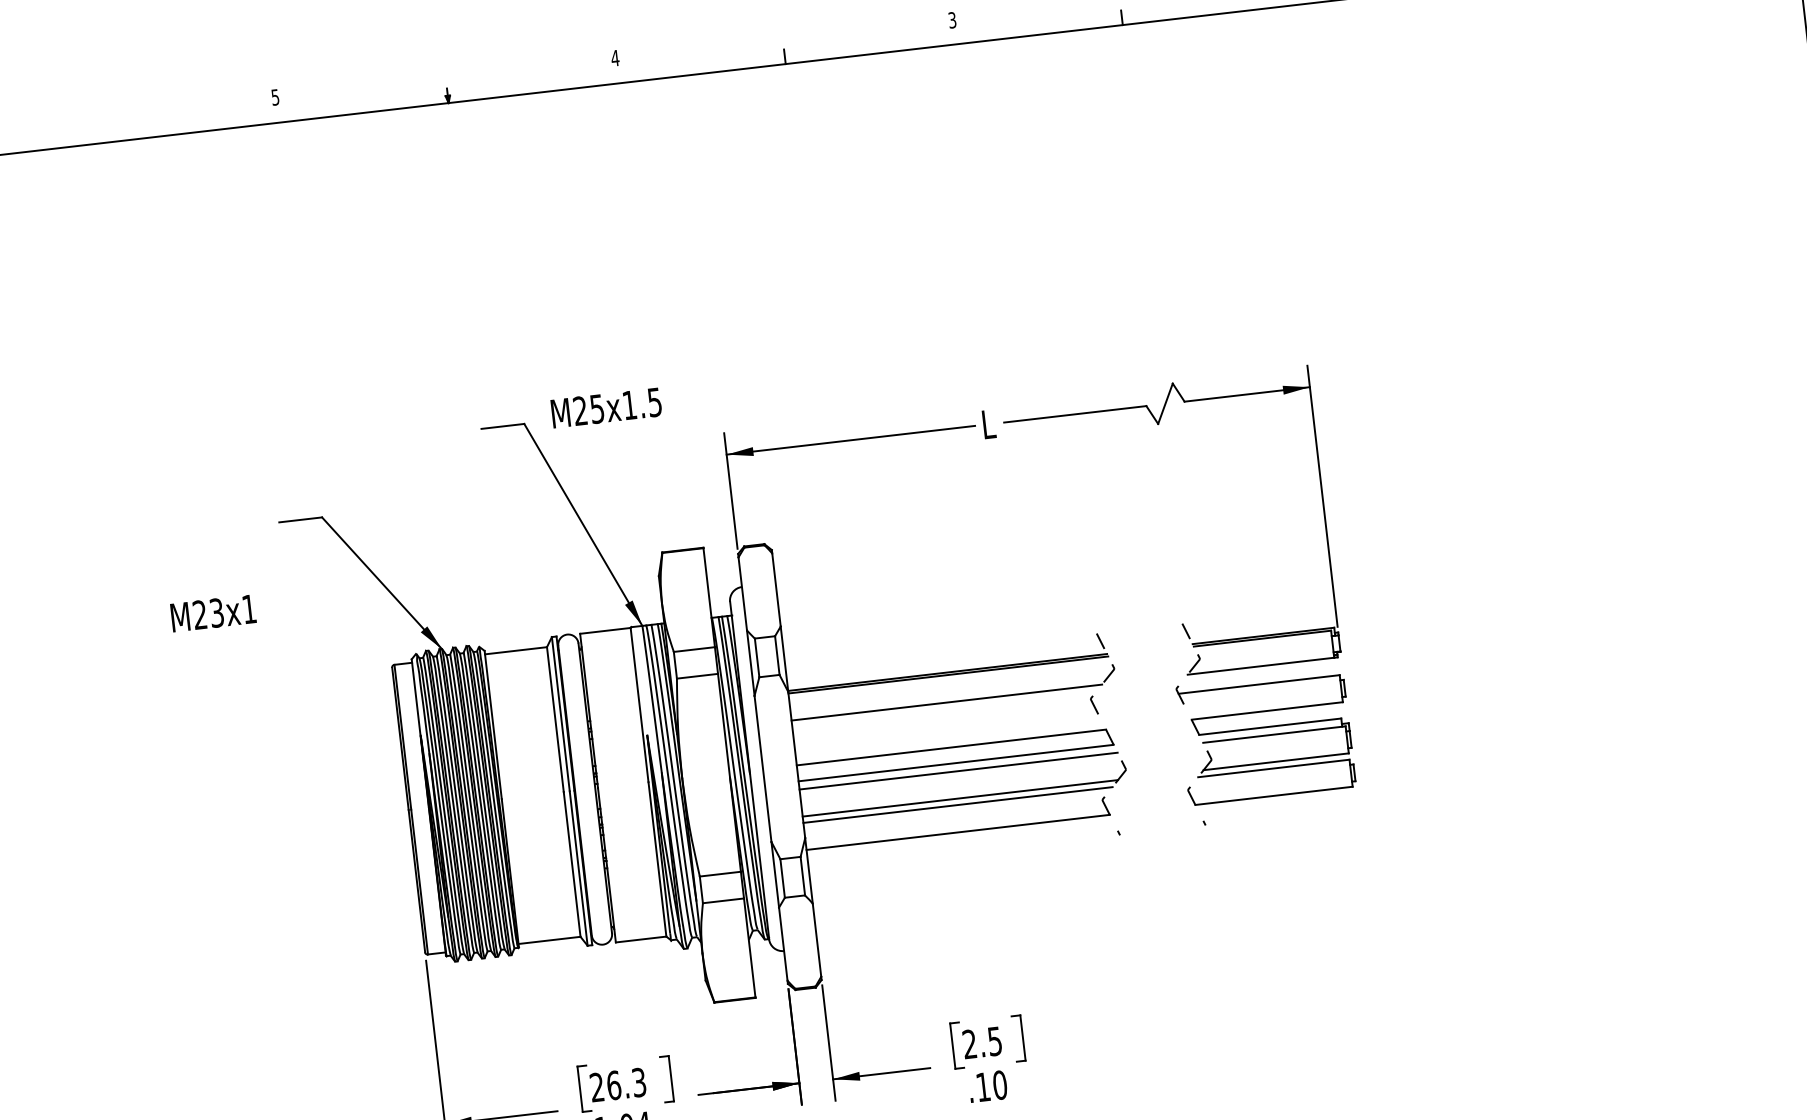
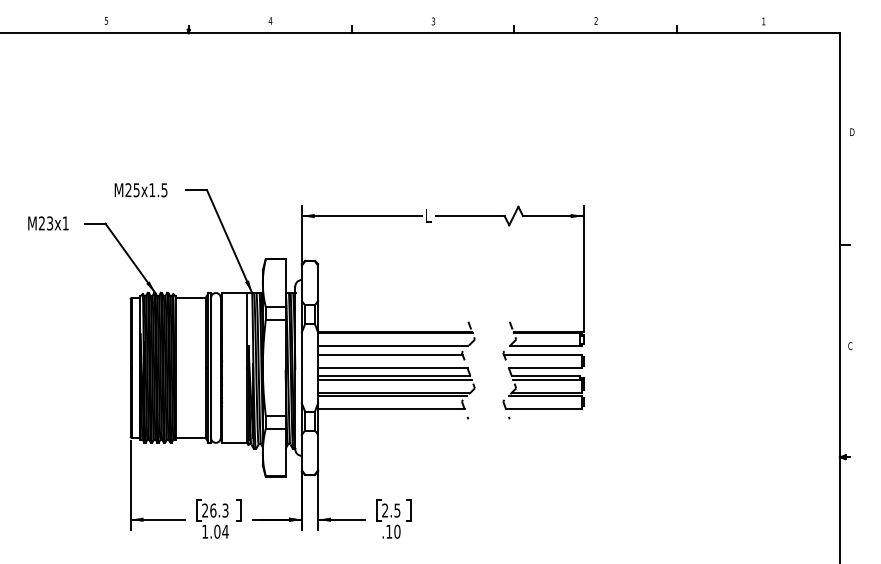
text: (605, 408) -> (140, 190), moved
text: (213, 613) -> (48, 223), moved
line: (943, 722) -> (390, 355), added

